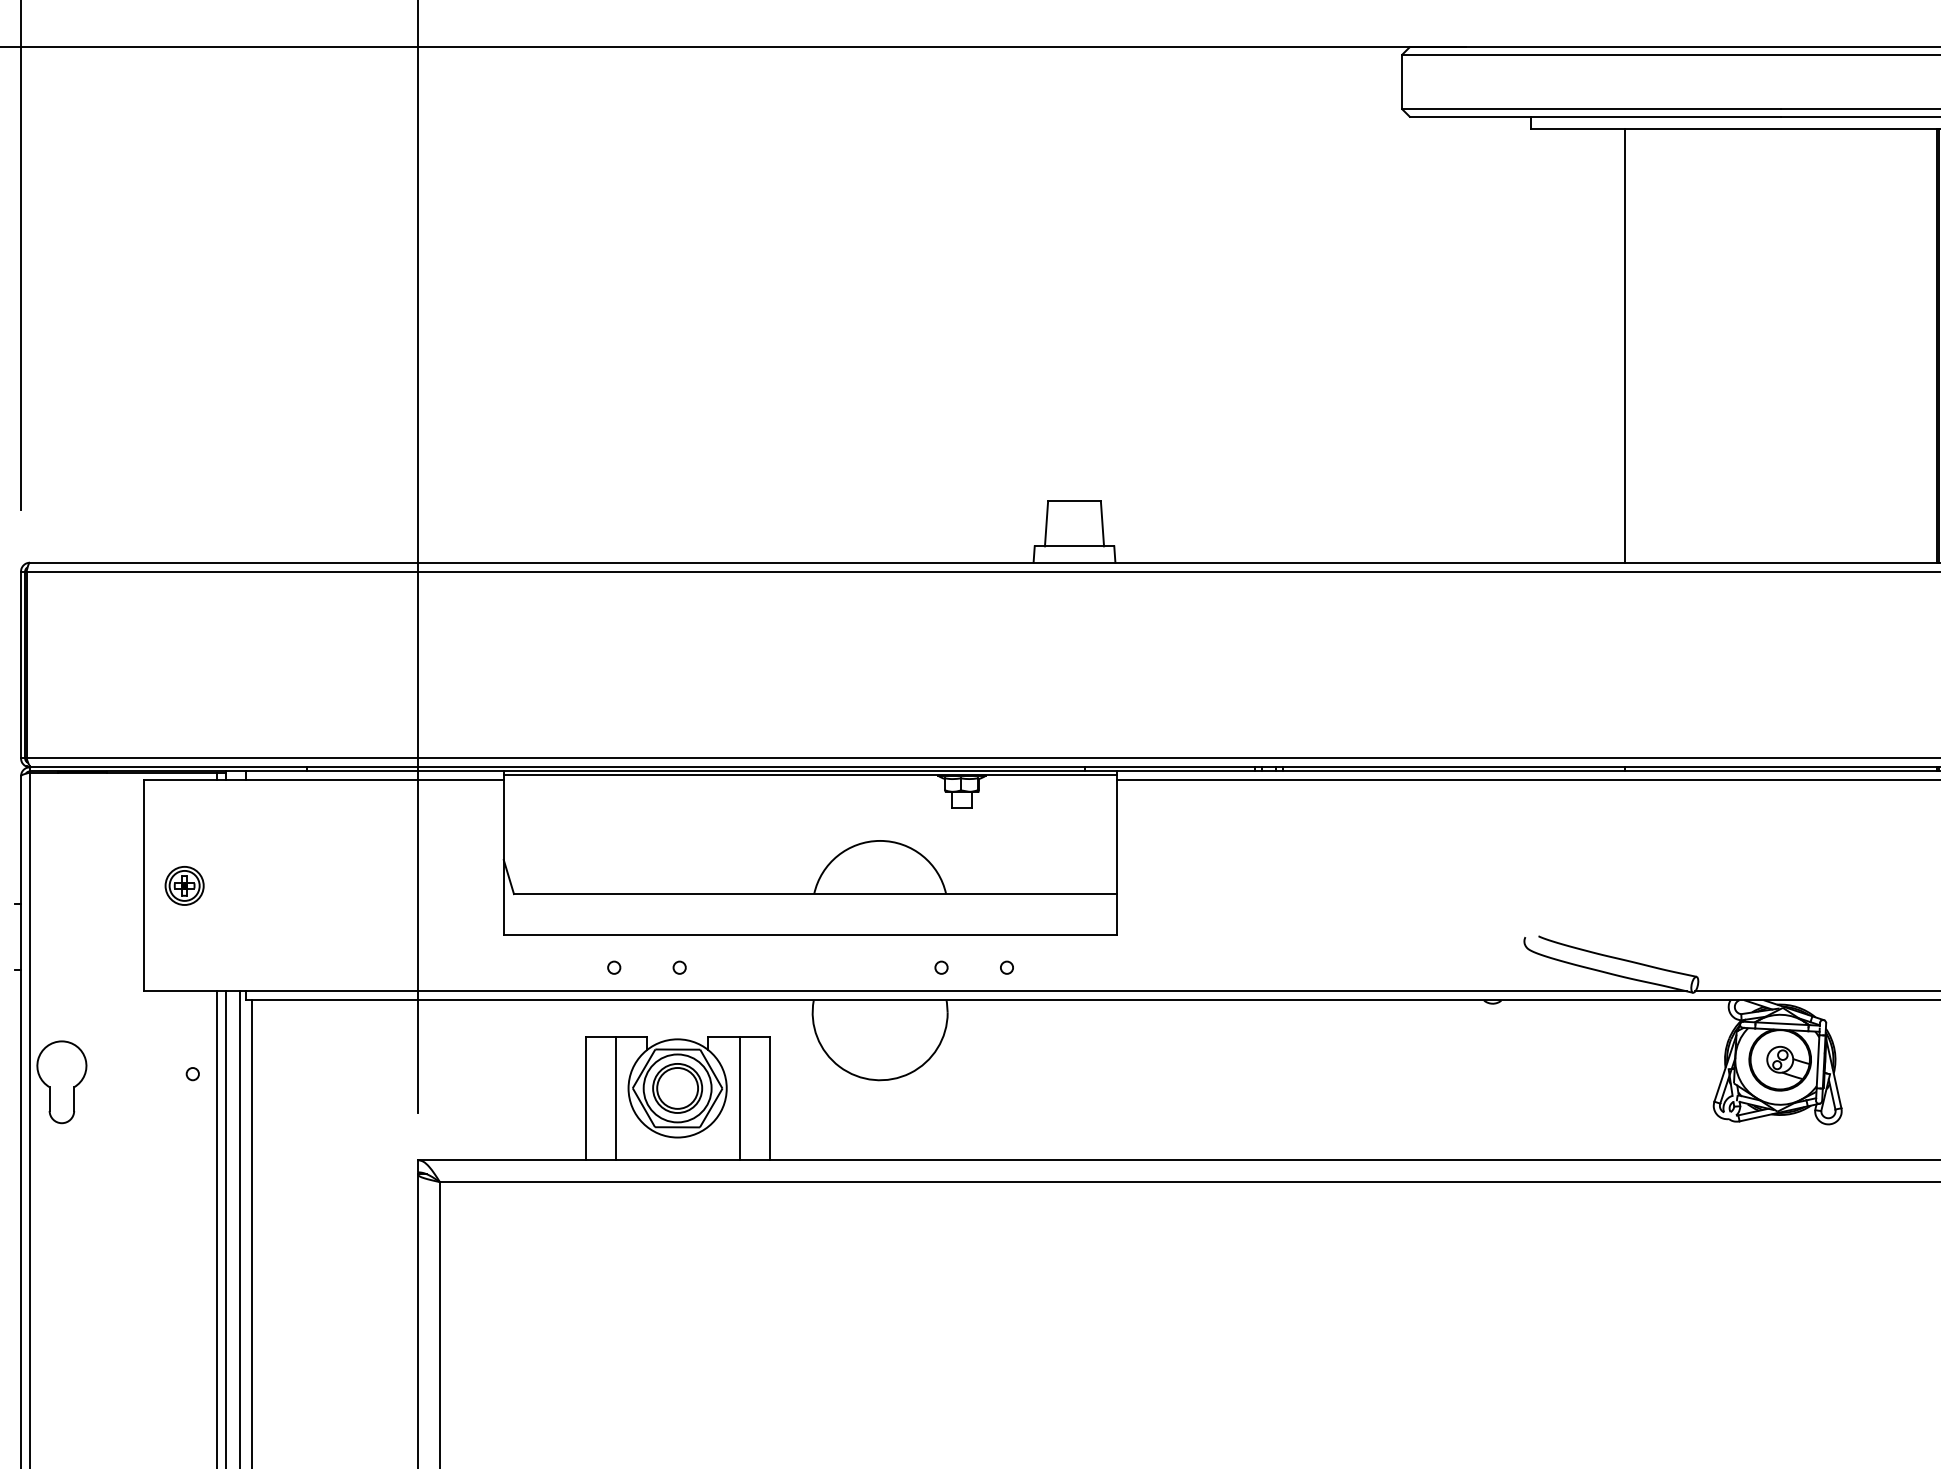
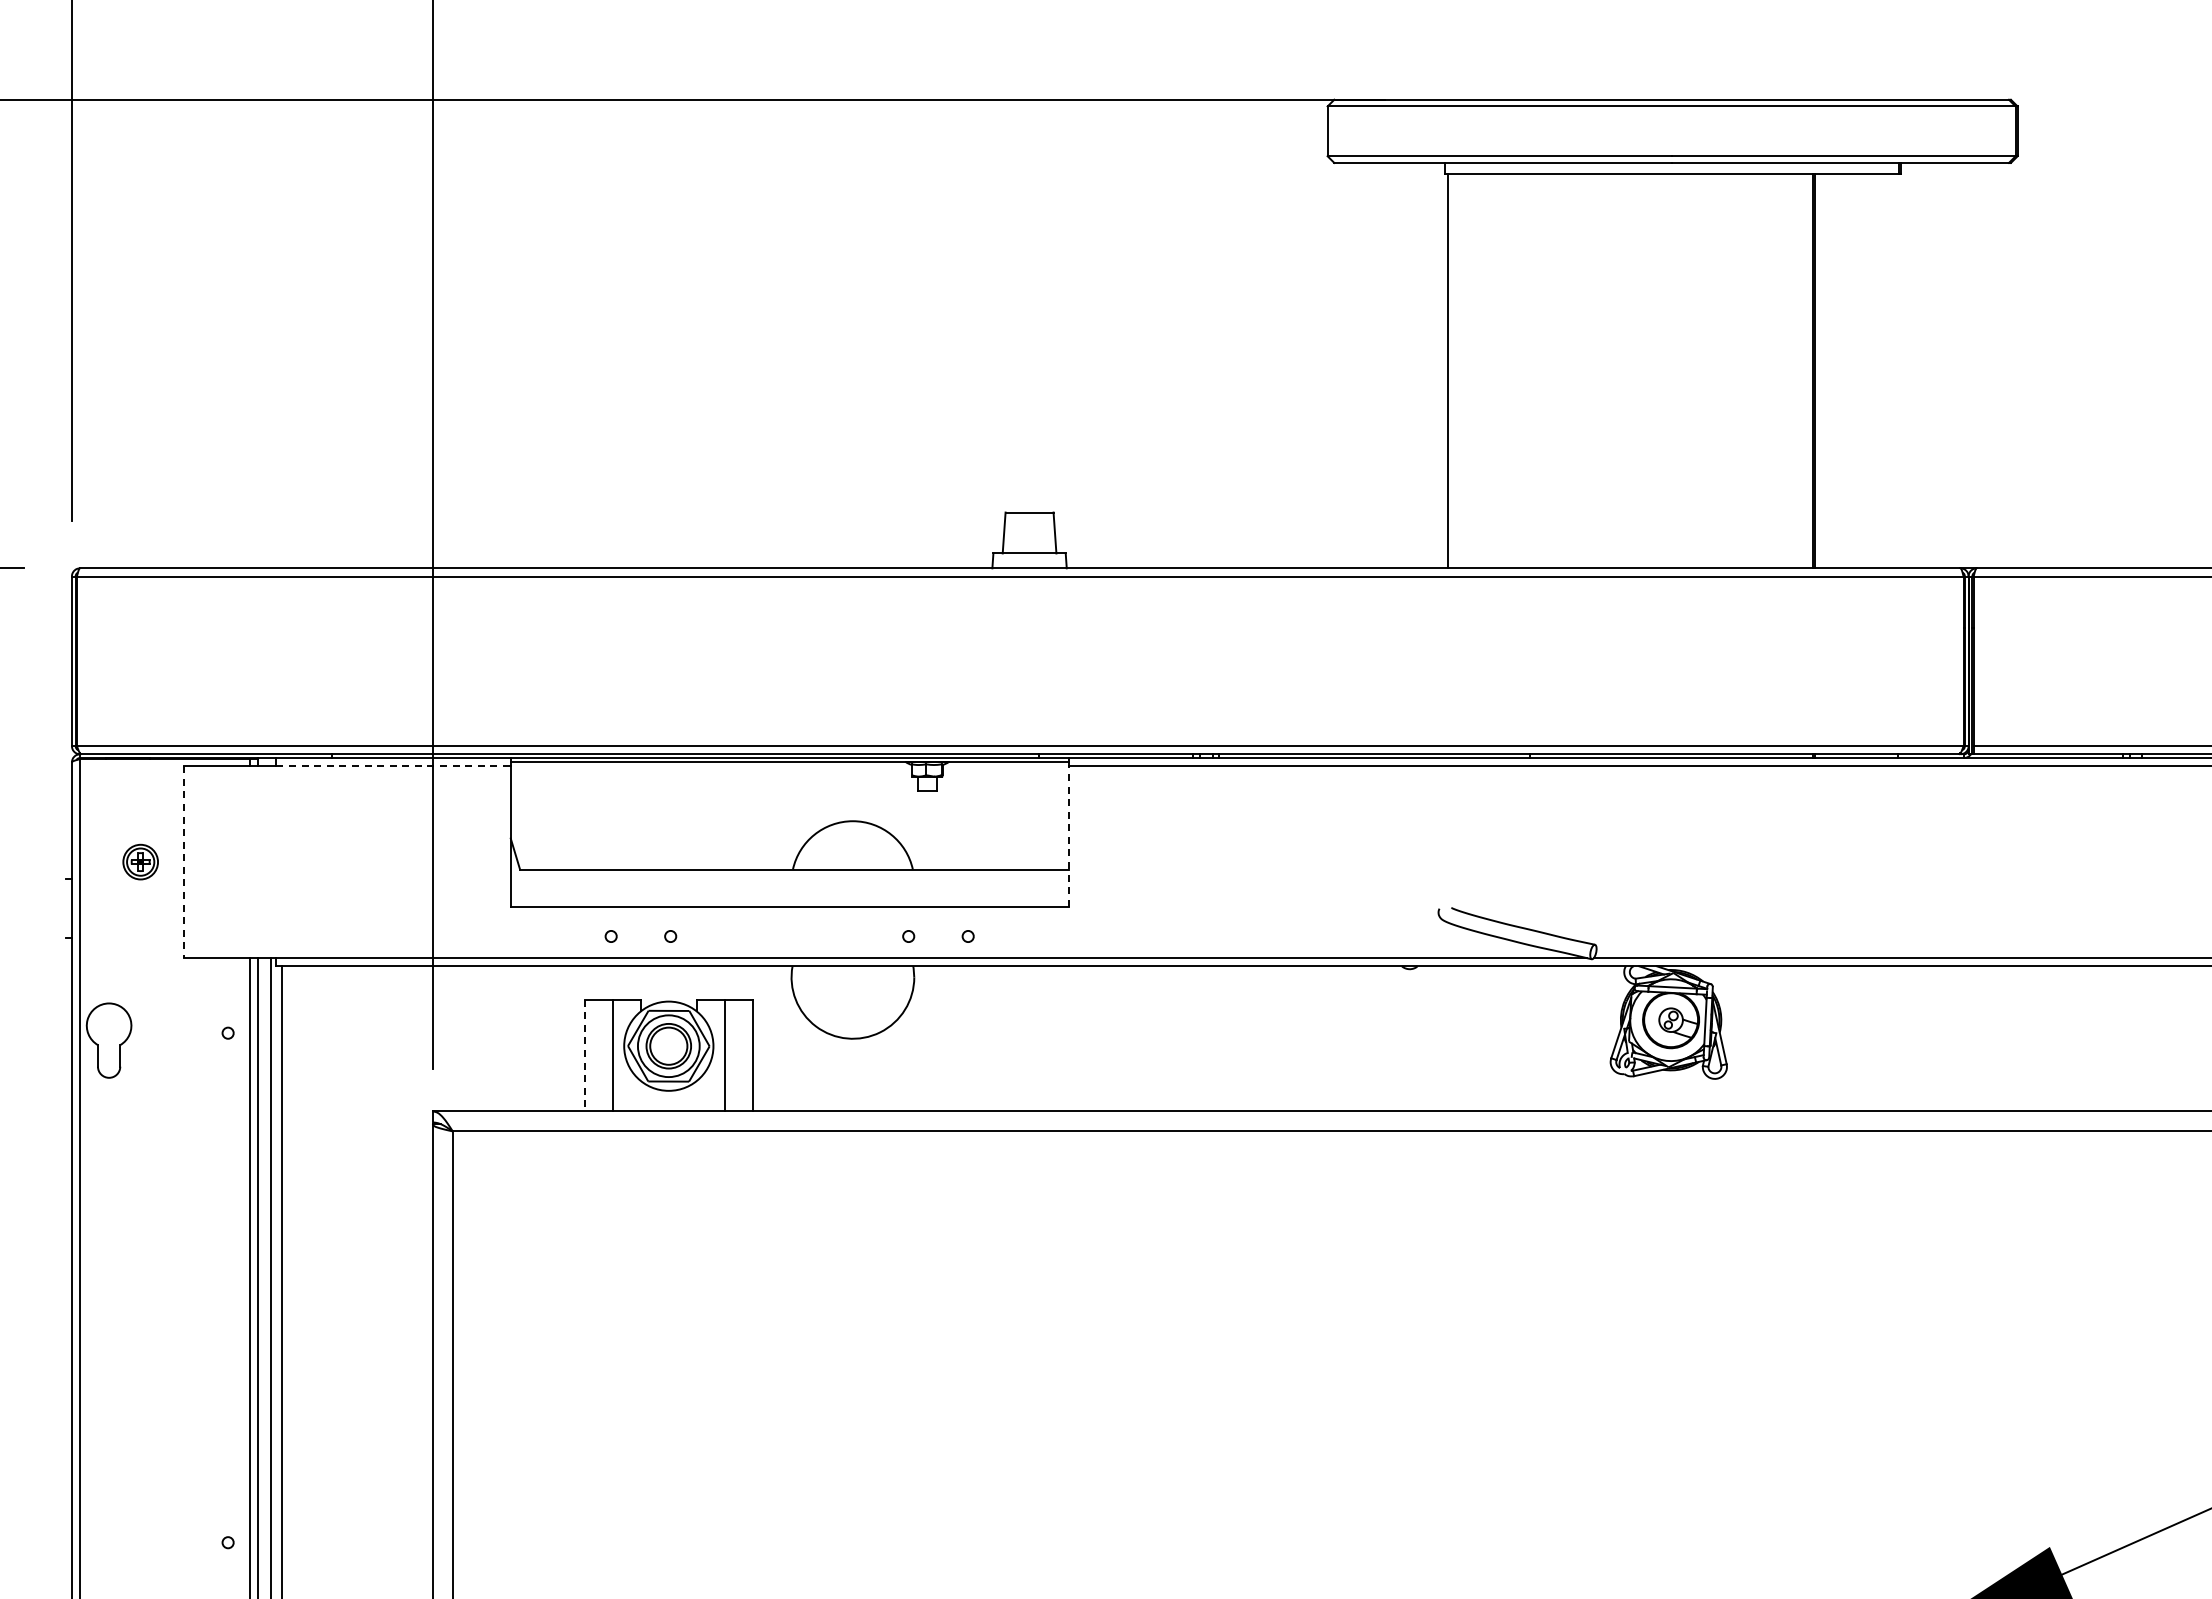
line: (1625, 346) -> (1448, 371), moved
line: (375, 780) -> (394, 766), solid -> dashed
line: (1117, 856) -> (1068, 835), solid -> dashed
part: (184, 885) -> (140, 861), moved
line: (143, 886) -> (183, 862), solid -> dashed
line: (585, 1098) -> (585, 1055), solid -> dashed

